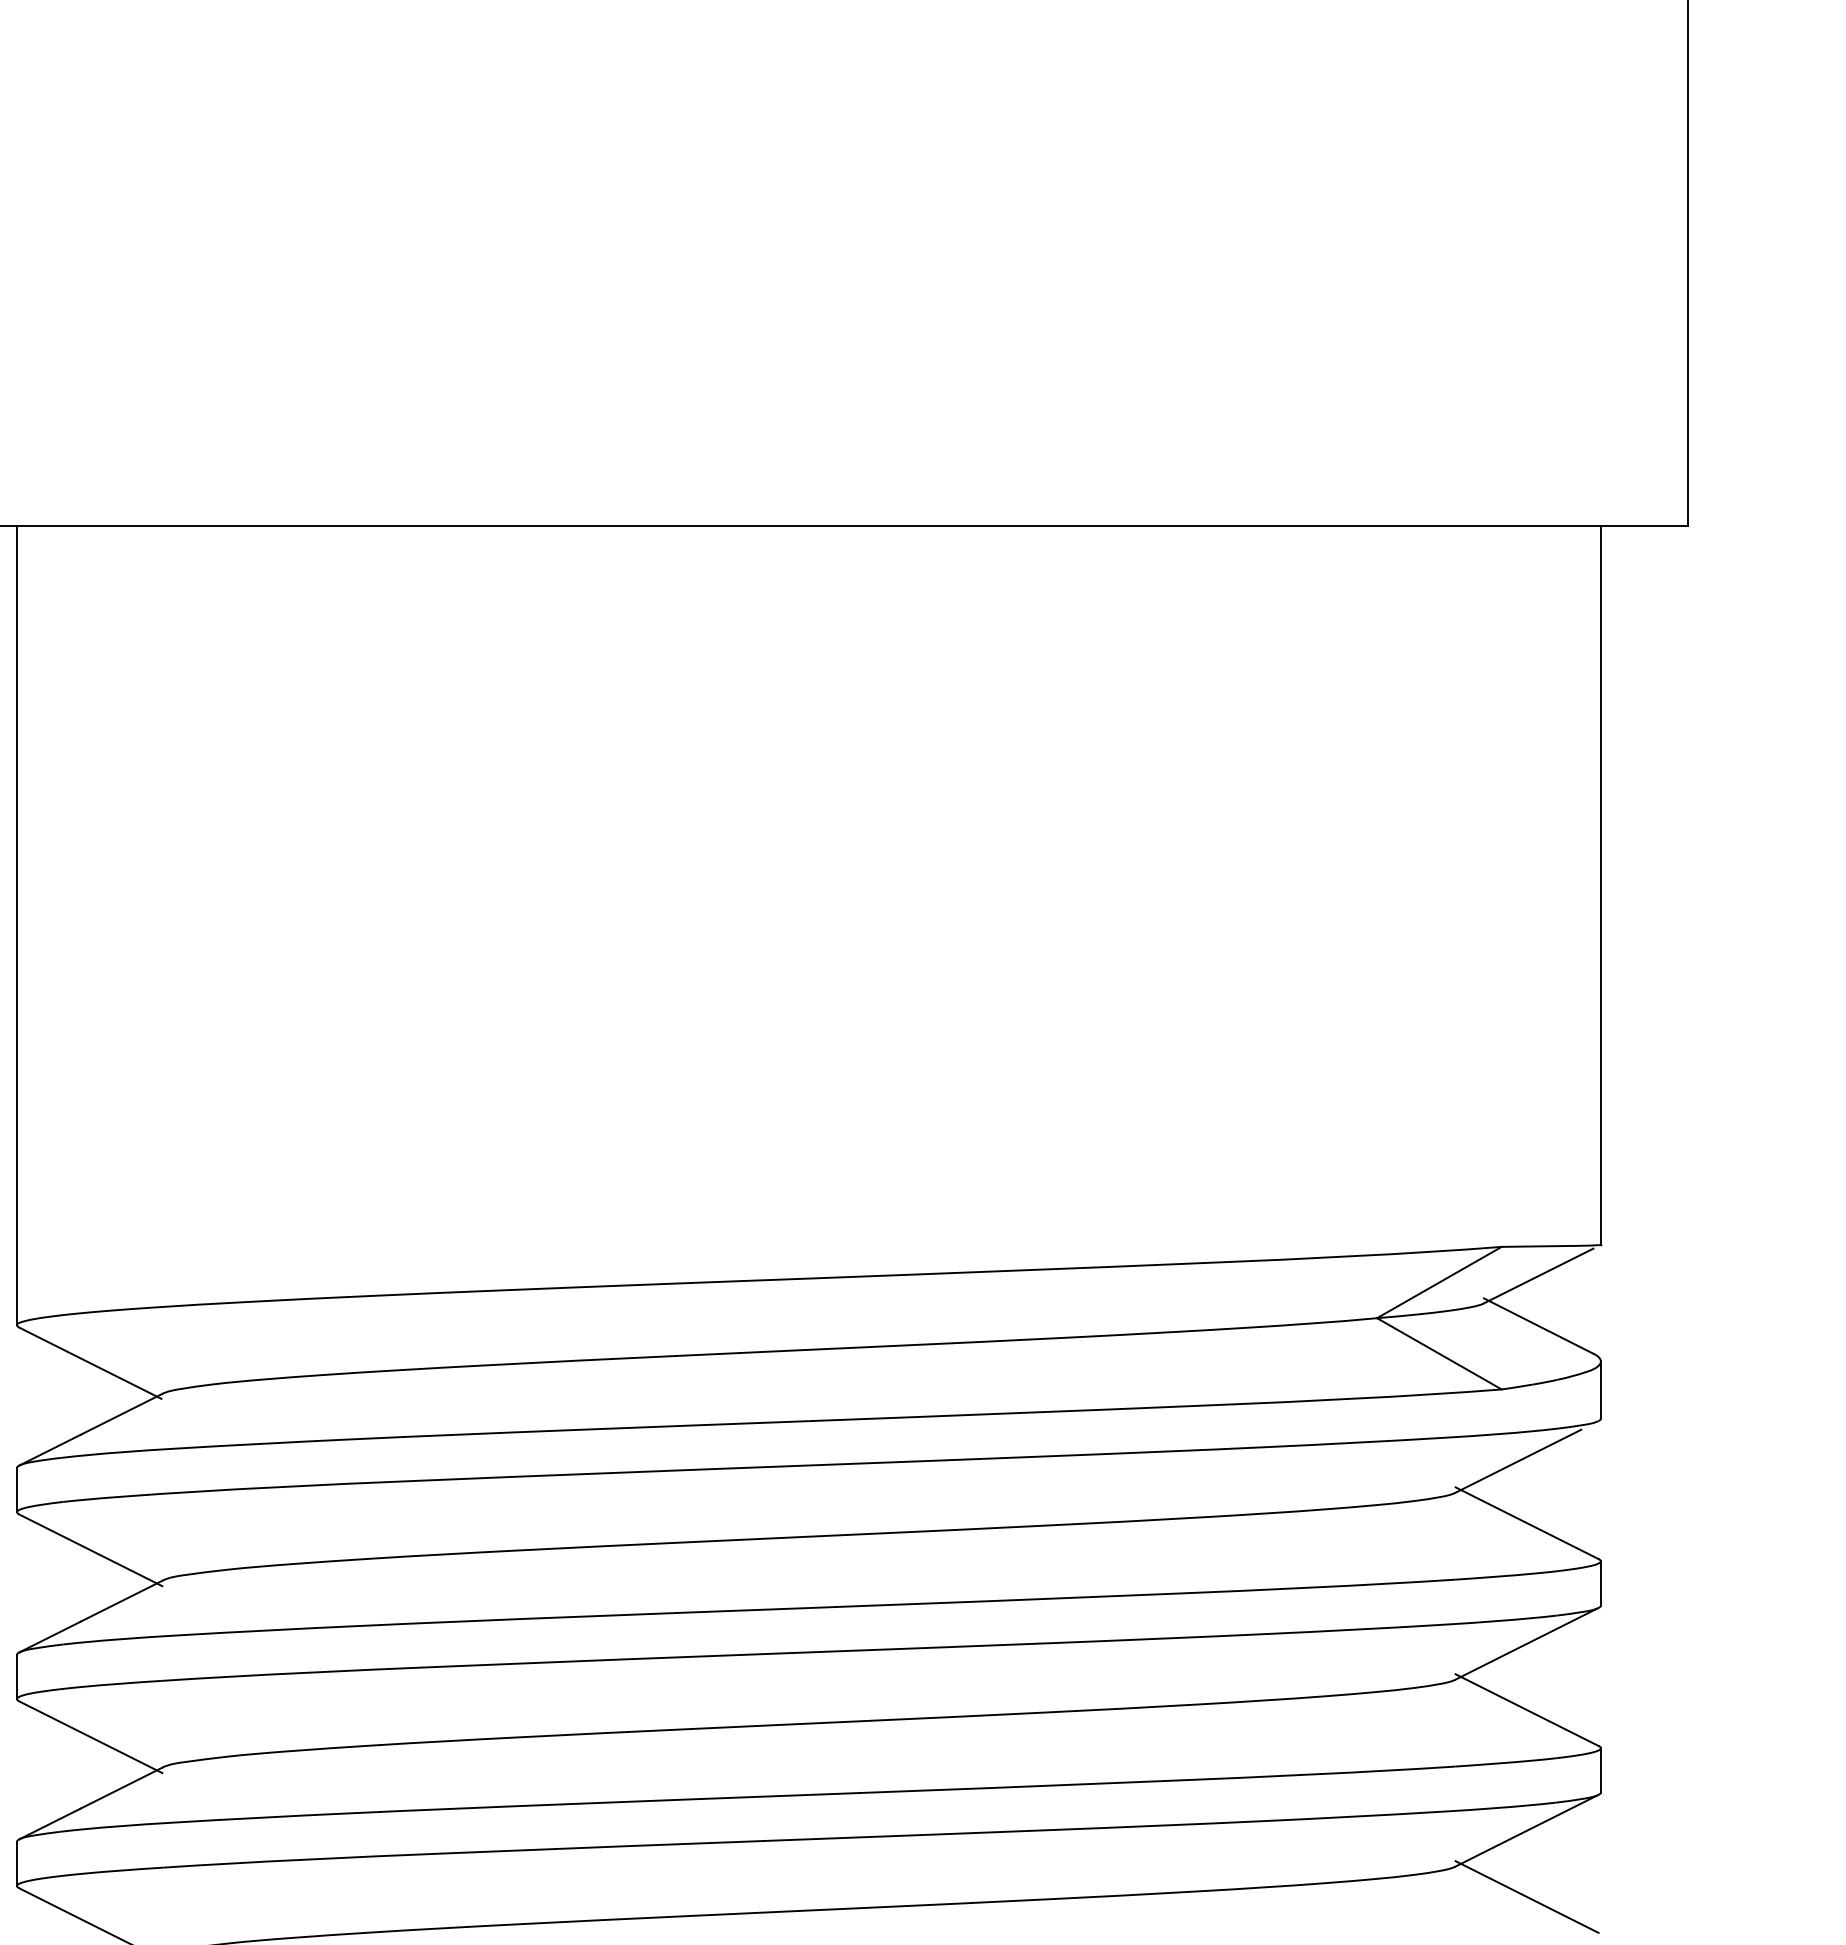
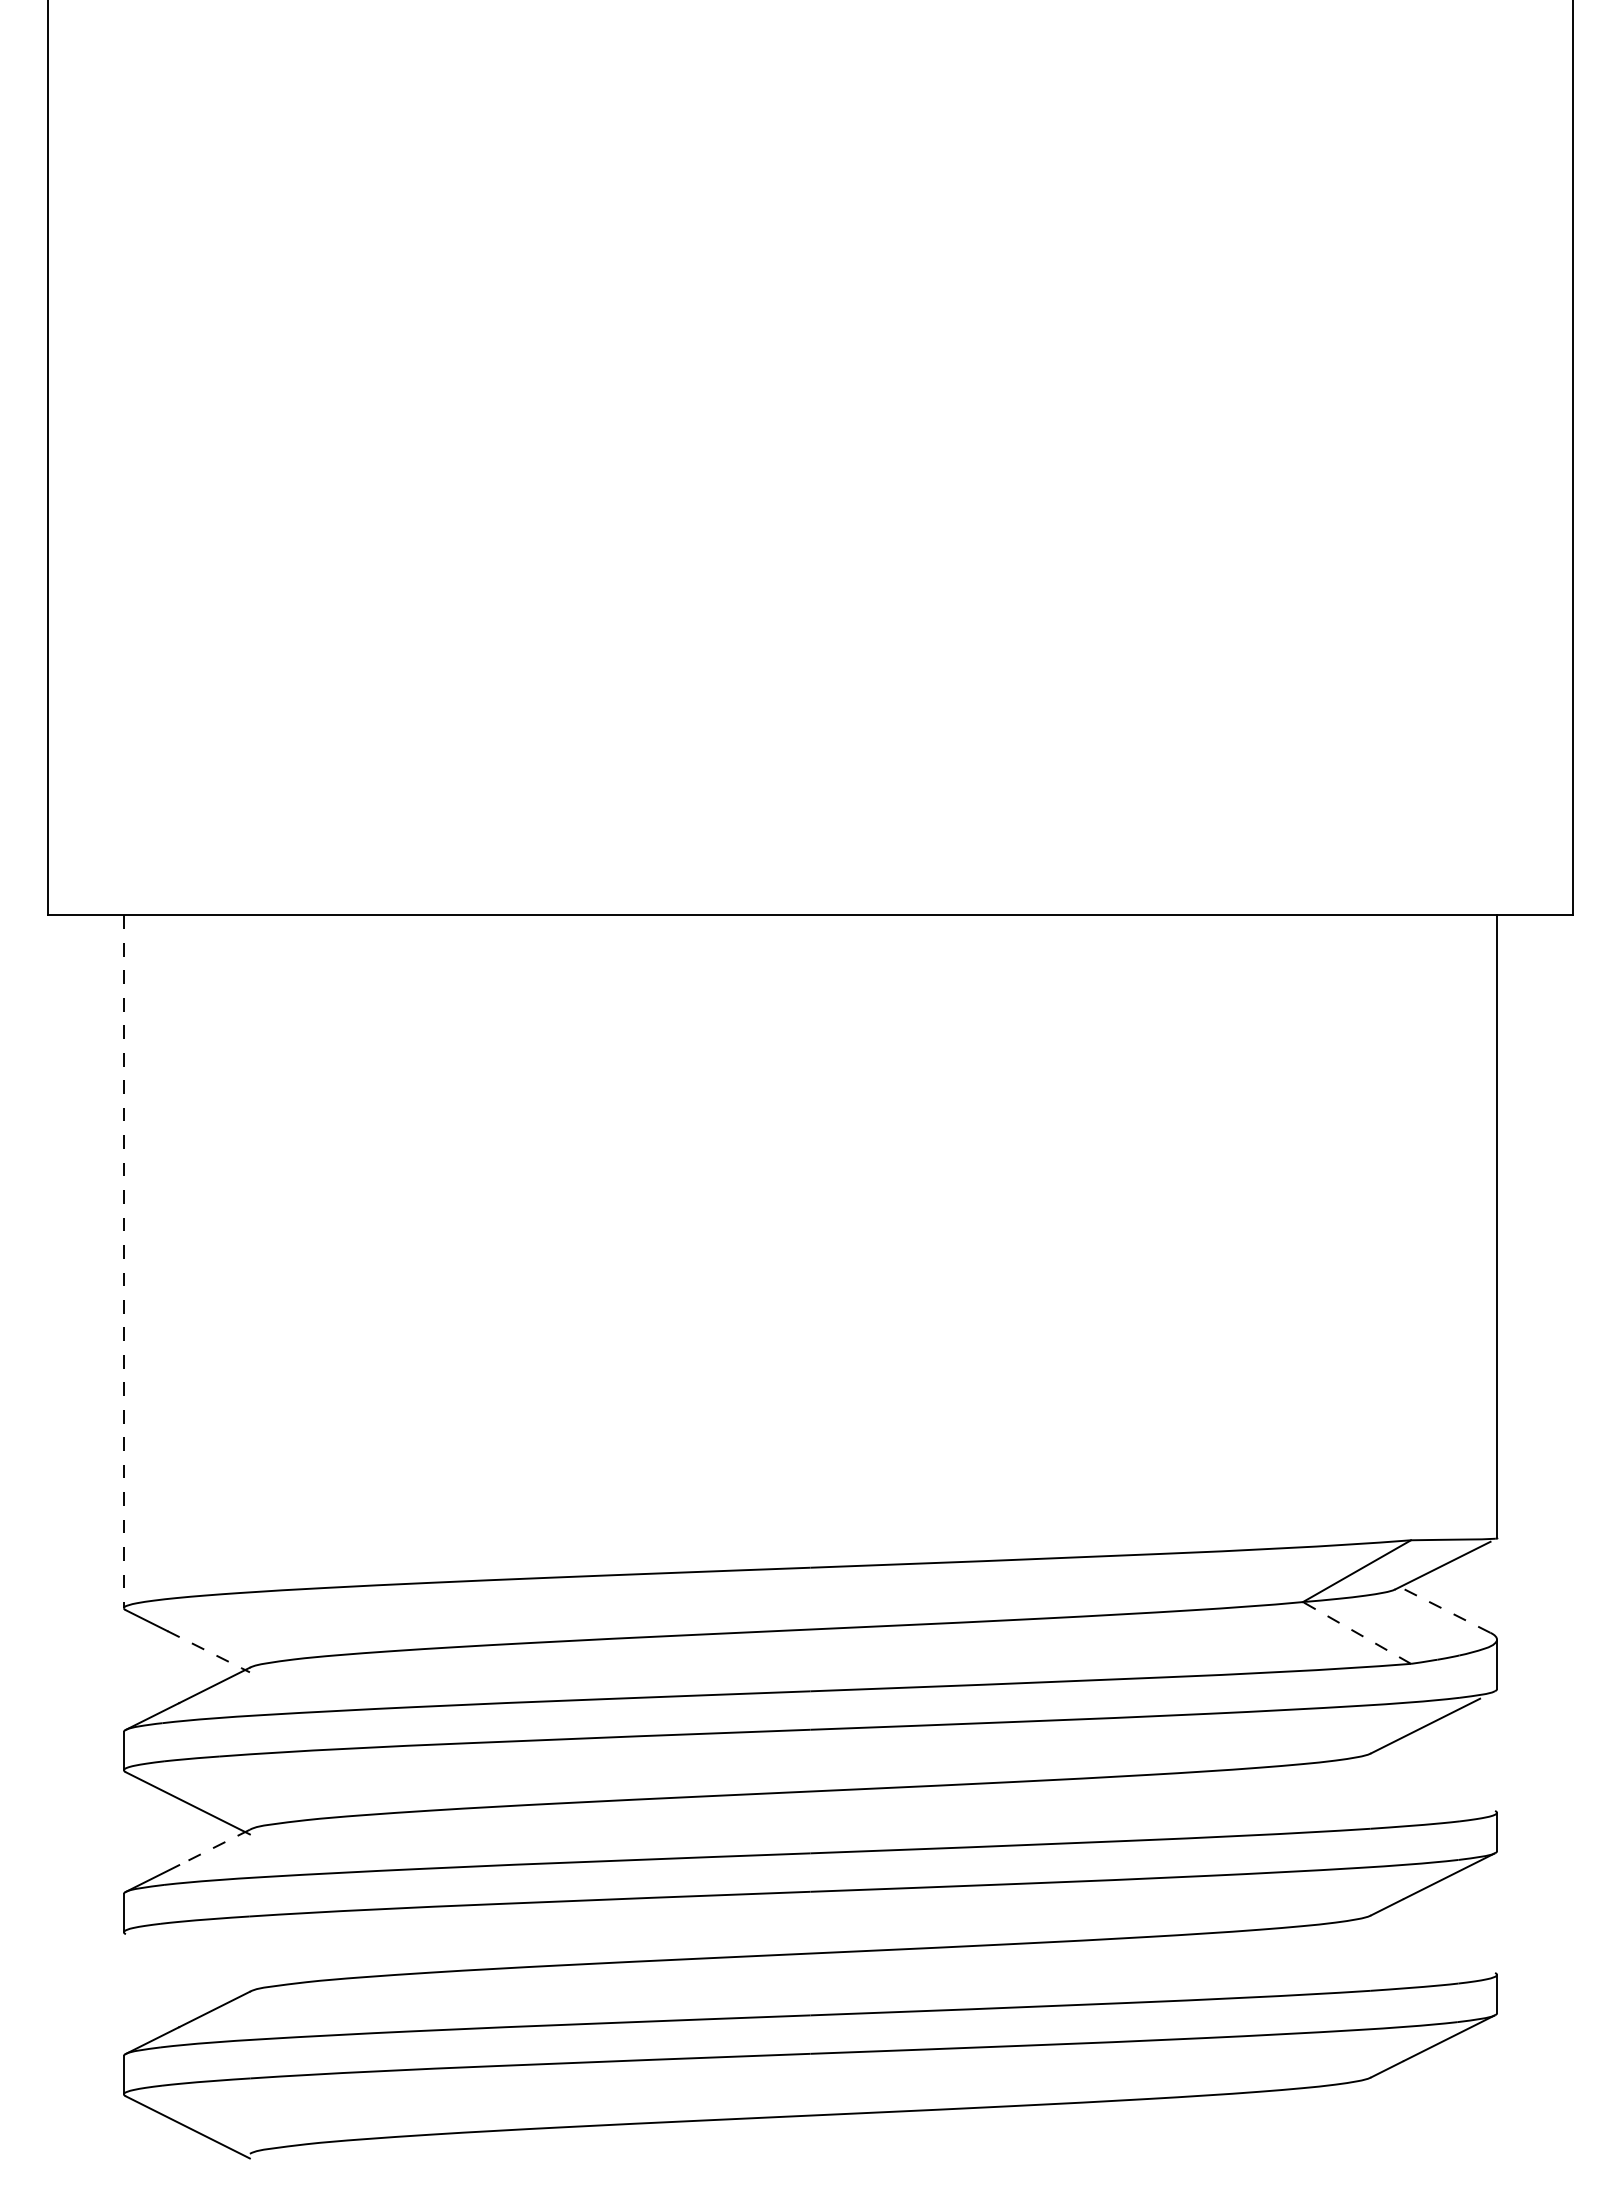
line: (16, 926) -> (123, 1262), solid -> dashed
line: (1537, 1325) -> (1442, 1608), solid -> dashed
line: (1438, 1353) -> (1356, 1632), solid -> dashed
line: (115, 1375) -> (209, 1651), solid -> dashed
line: (1527, 1522) -> (1433, 1779), removed
line: (121, 1601) -> (214, 1847), solid -> dashed
line: (1527, 1709) -> (1433, 1941), removed
line: (90, 1737) -> (187, 1965), removed
line: (1527, 1896) -> (1433, 2103), removed

